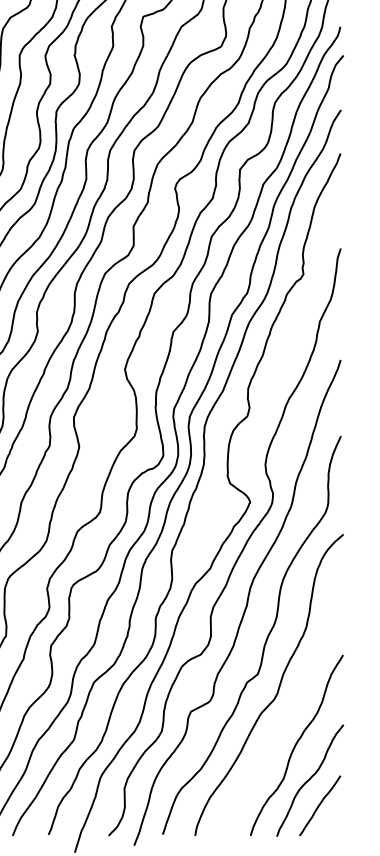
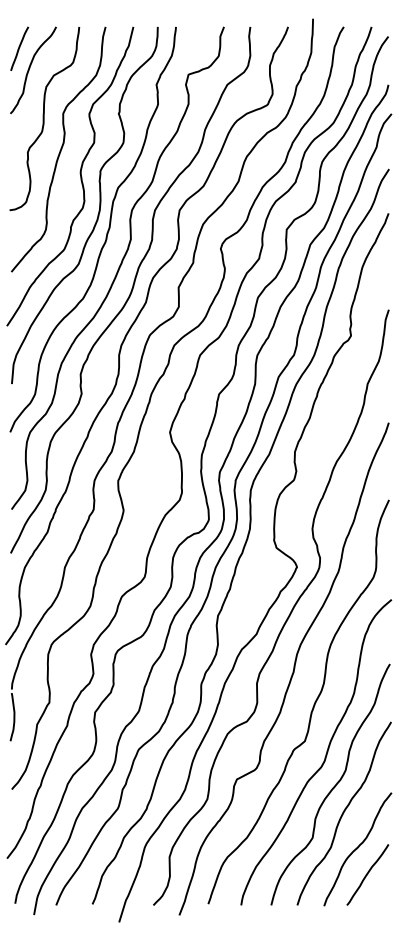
curve: (286, 718) -> (333, 786), added

